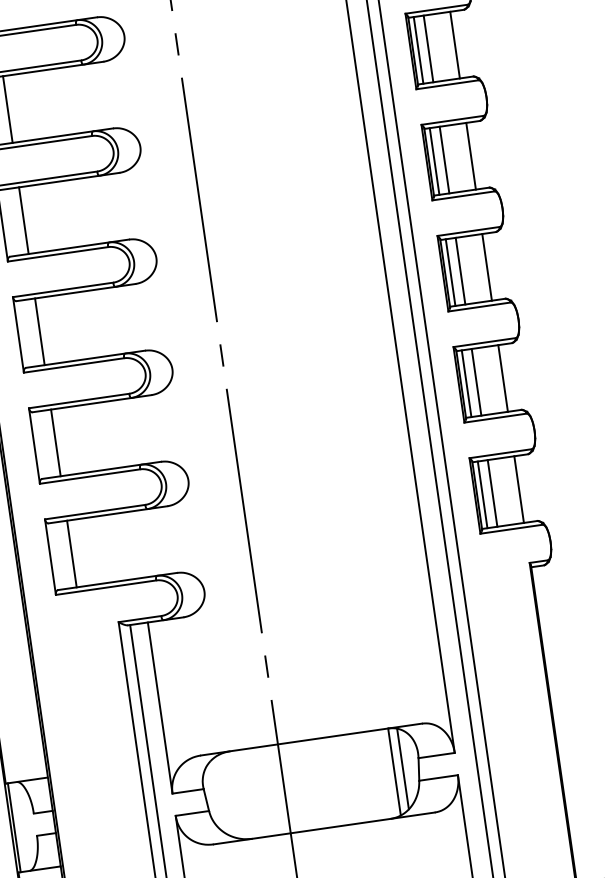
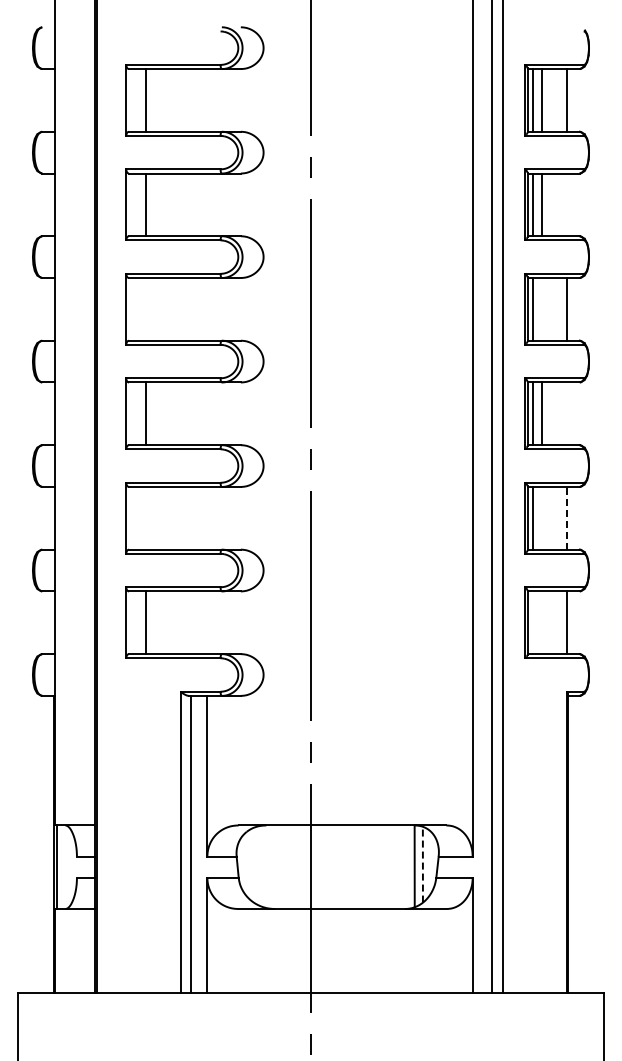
line: (454, 44) -> (566, 204), removed
line: (444, 160) -> (541, 309), removed
line: (23, 220) -> (146, 309), removed
line: (486, 267) -> (566, 413), removed
line: (502, 377) -> (566, 517), solid -> dashed
line: (475, 381) -> (541, 517), removed
line: (55, 442) -> (146, 517), removed
line: (492, 493) -> (541, 622), removed
line: (482, 494) -> (532, 622), removed
line: (402, 768) -> (422, 864), solid -> dashed

